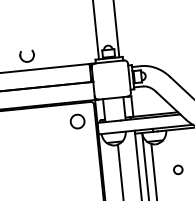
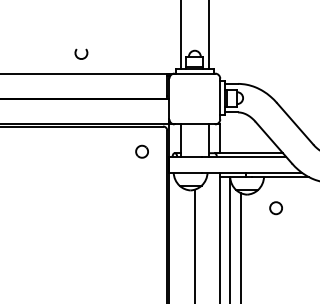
part: (27, 55) -> (81, 53), size x0.62
part: (77, 121) -> (141, 151), size x0.62
circle: (177, 170) -> (275, 208), moved

